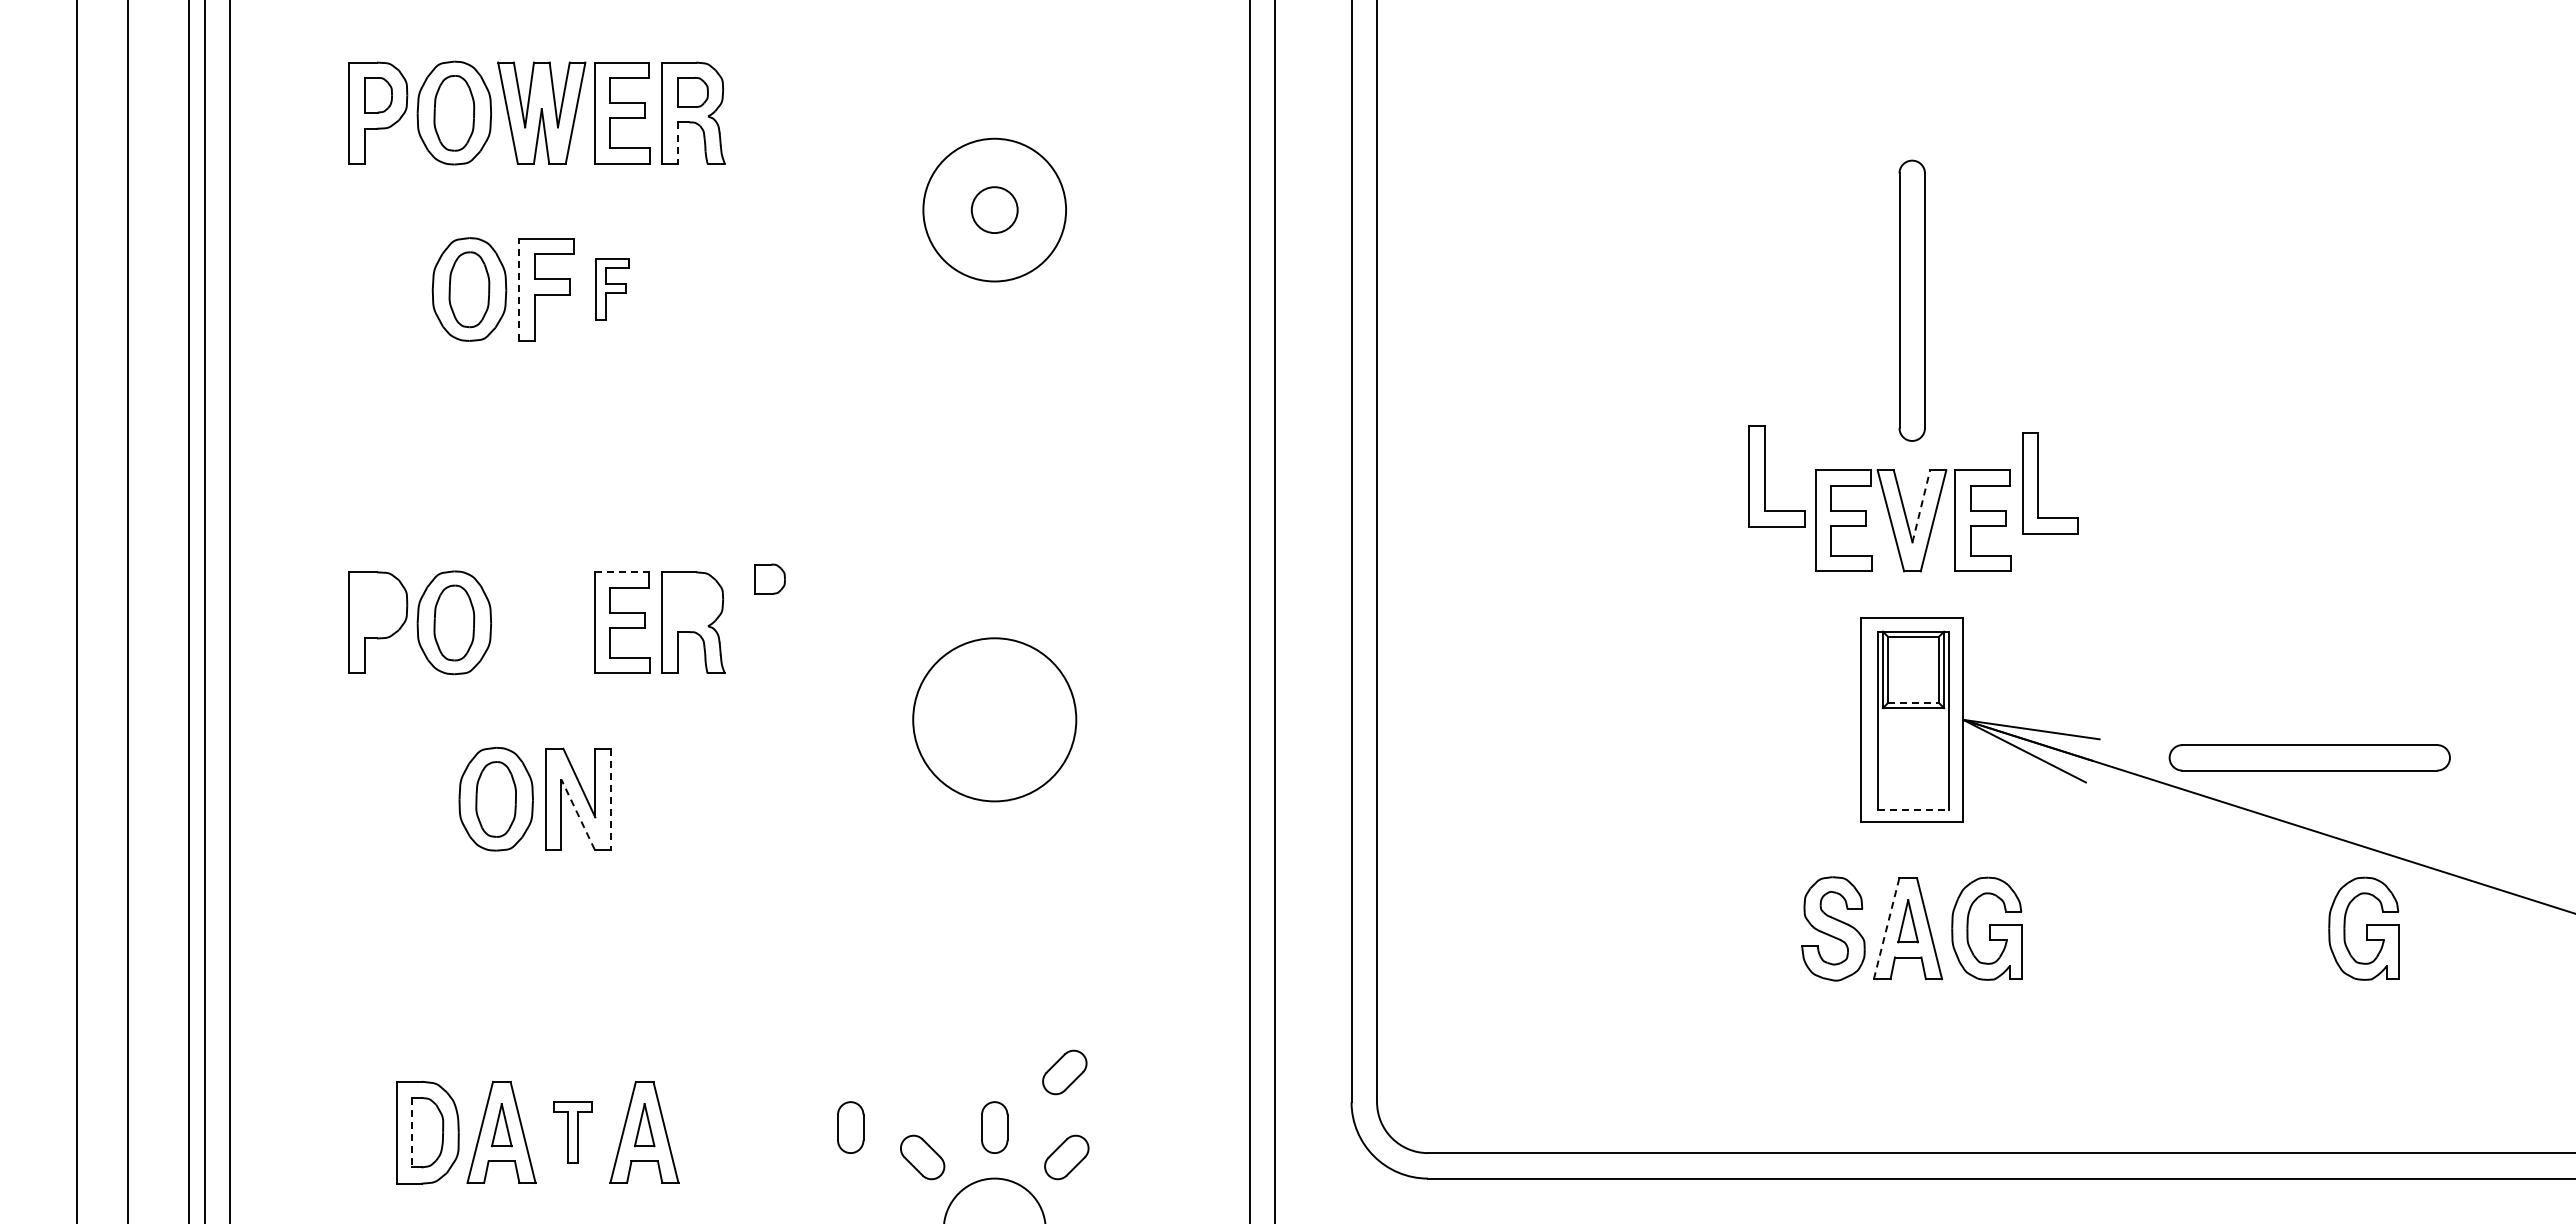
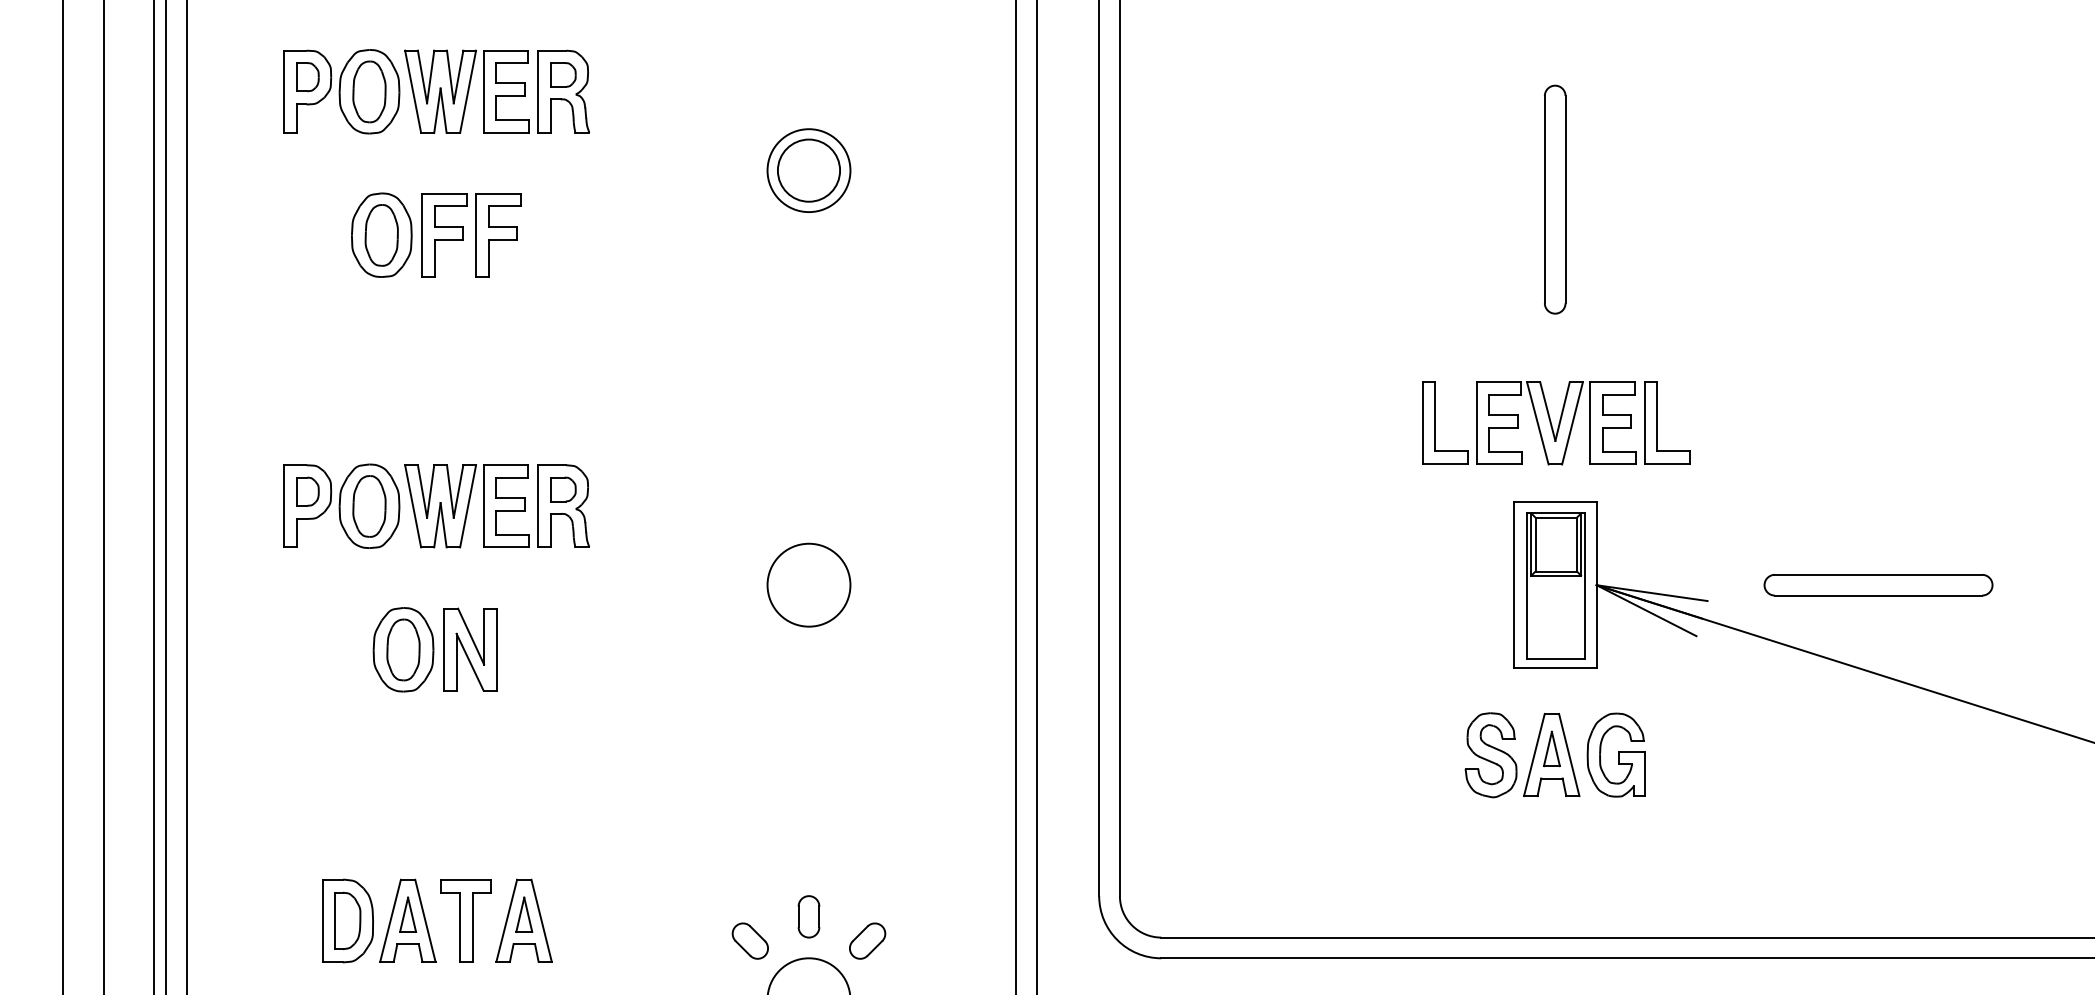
line: (677, 143) -> (550, 116), dashed -> solid
circle: (994, 209) -> (808, 170), size x1.67
circle: (994, 210) -> (808, 170), size x0.71
line: (519, 289) -> (422, 235), dashed -> solid
part: (612, 289) -> (498, 235), size x1.67
part: (1911, 300) -> (1554, 199), moved
part: (1765, 476) -> (1435, 423), moved
part: (2038, 483) -> (1657, 423), moved
line: (1921, 505) -> (1562, 410), dashed -> solid
line: (622, 572) -> (506, 465), dashed -> solid
part: (769, 578) -> (563, 488), moved
part: (378, 604) -> (307, 491), added
part: (541, 622) -> (440, 506), added
line: (1914, 703) -> (1557, 571), dashed -> solid
circle: (994, 719) -> (808, 584), size x0.62
part: (2309, 757) -> (1878, 584), moved
line: (610, 799) -> (496, 649), dashed -> solid
line: (1913, 810) -> (1556, 658), dashed -> solid
line: (578, 814) -> (470, 662), dashed -> solid
line: (1886, 928) -> (1534, 754), dashed -> solid
part: (2363, 928) -> (1922, 754), removed
part: (1064, 1072) -> (865, 872), removed
part: (850, 1127) -> (691, 916), removed
line: (411, 1132) -> (334, 920), dashed -> solid
part: (572, 1132) -> (465, 920), size x1.67

